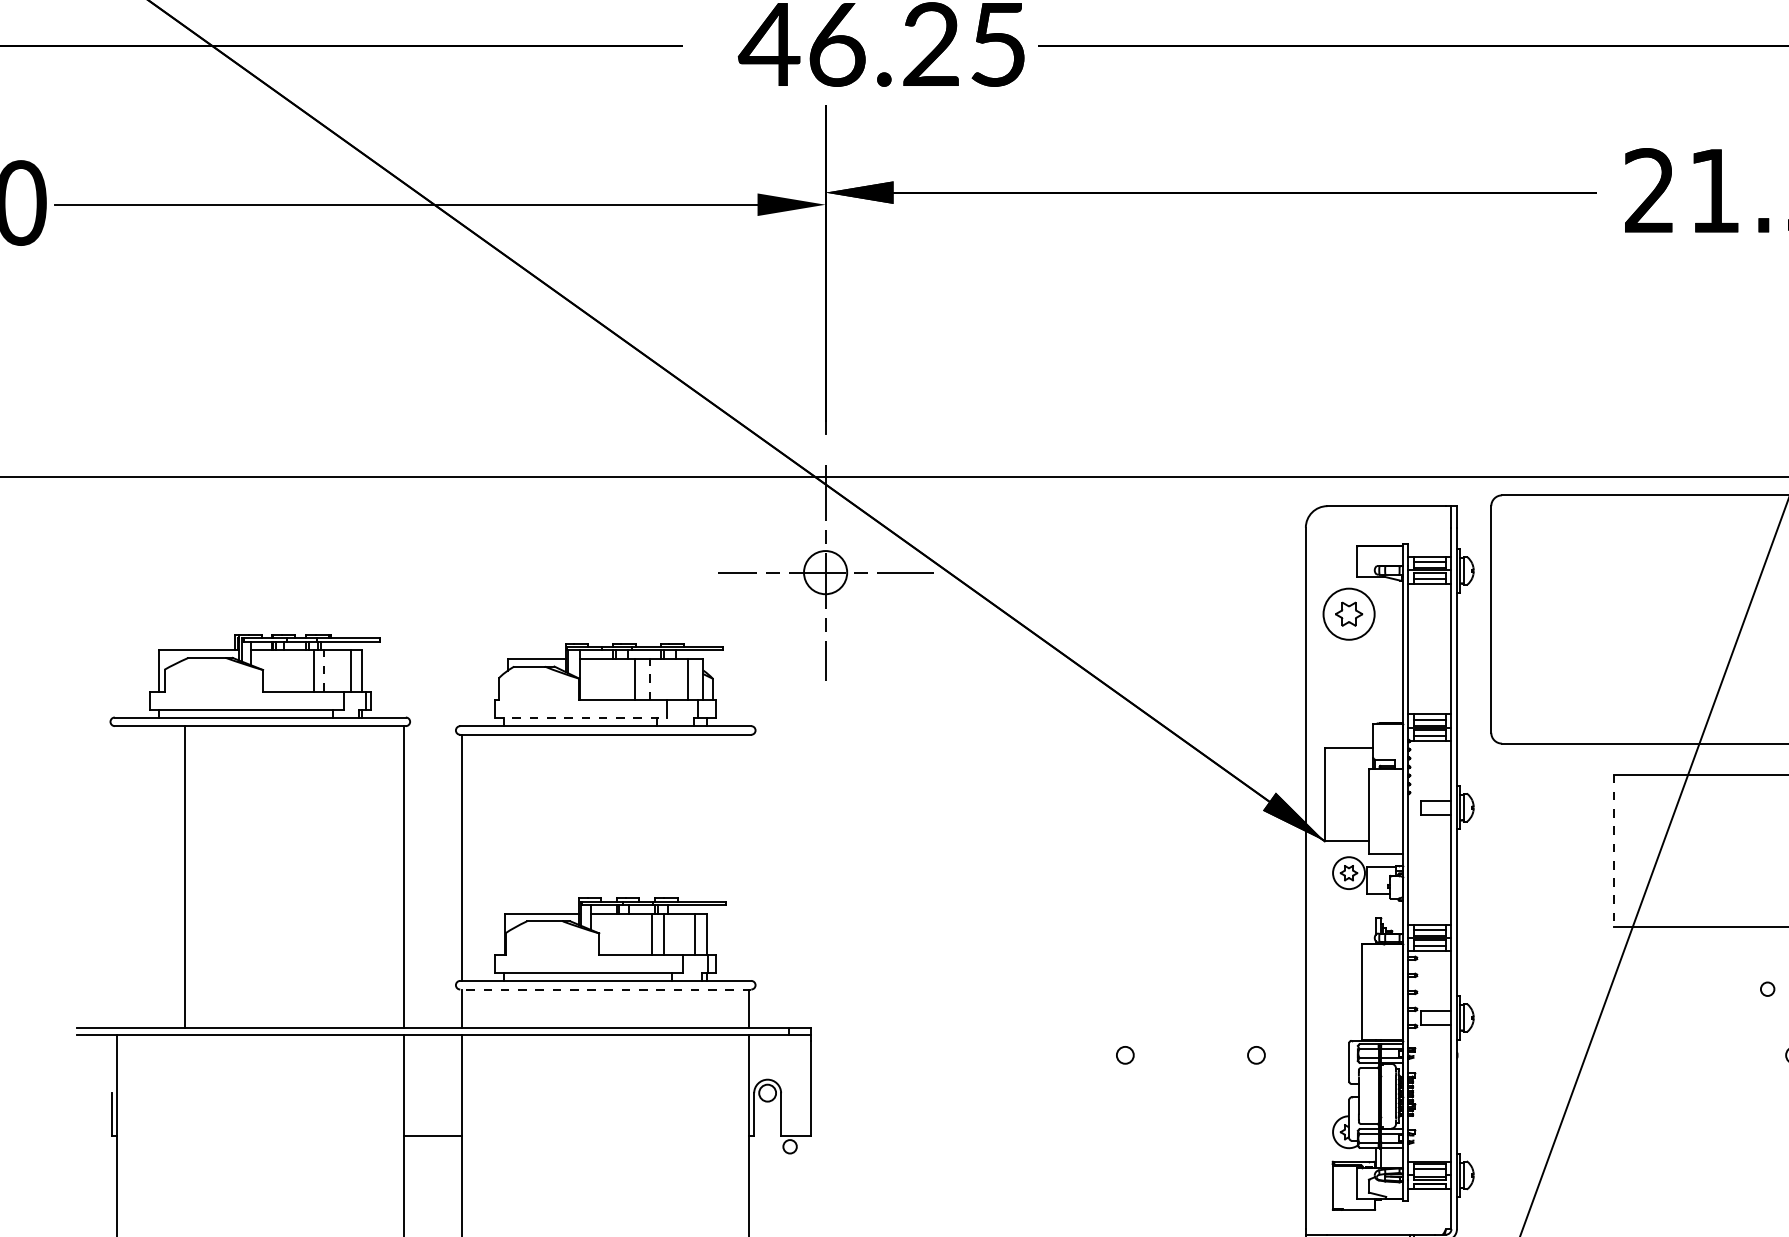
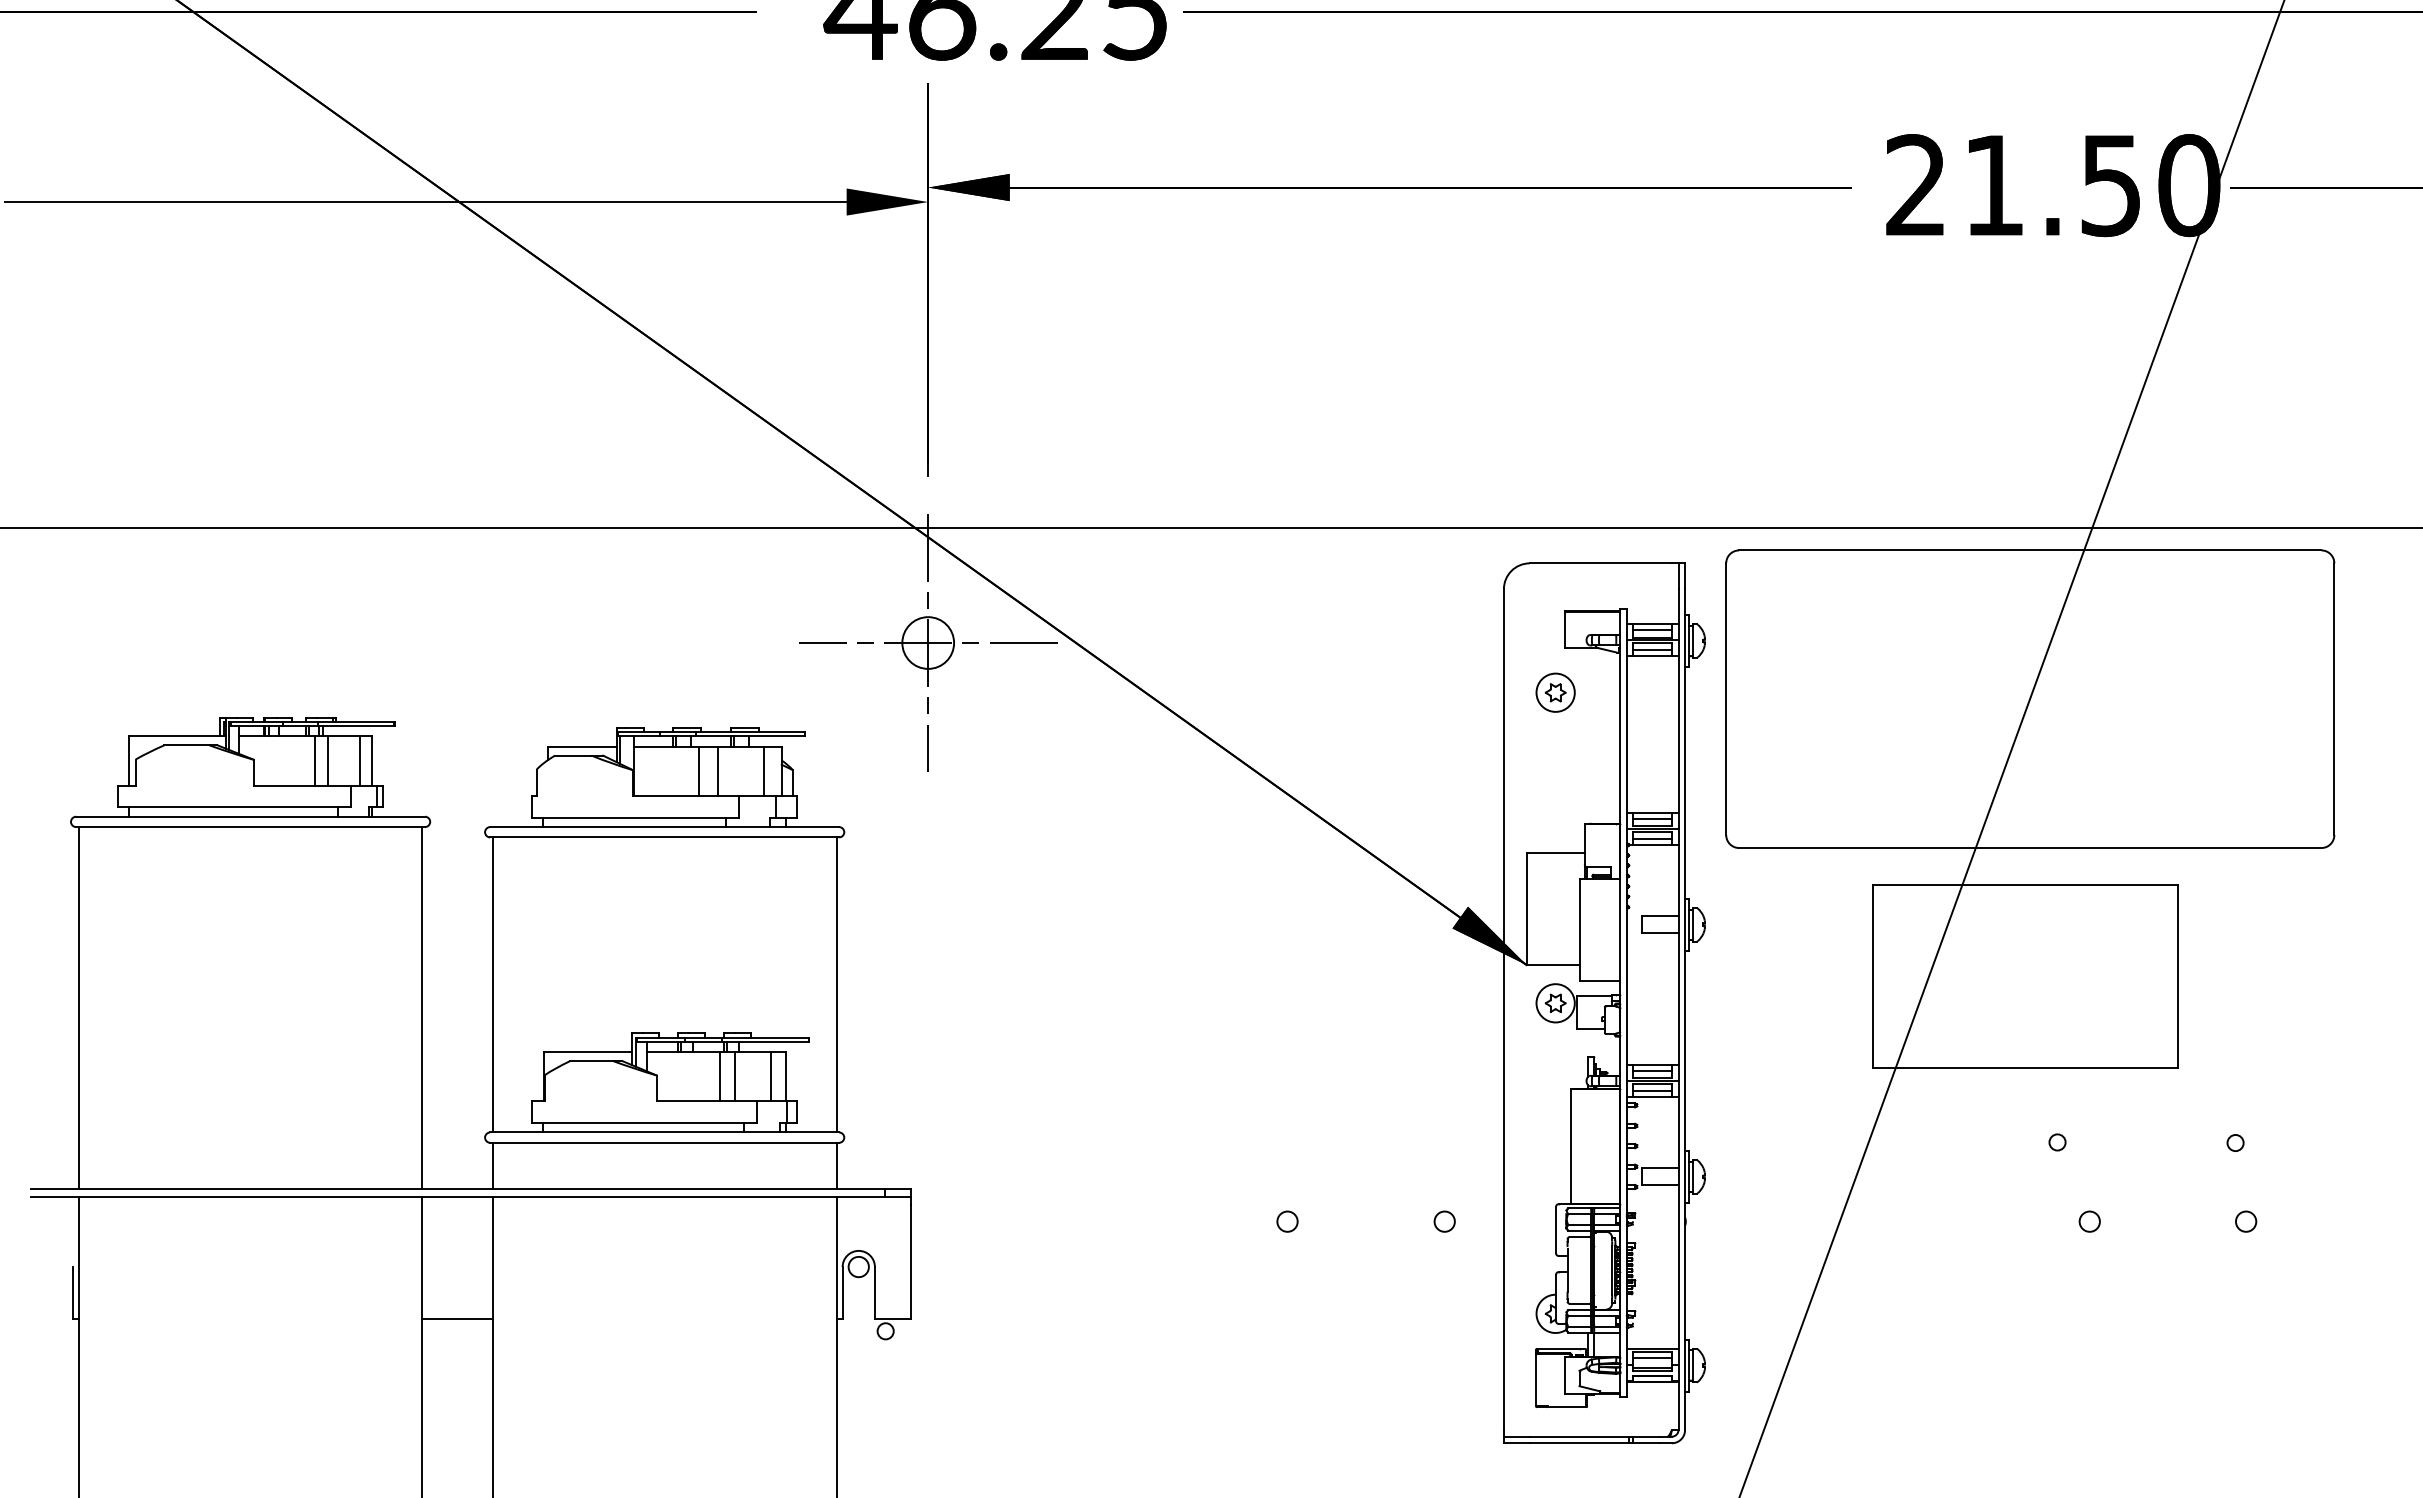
part: (1348, 613) -> (1555, 692), size x0.62
line: (324, 670) -> (327, 760), dashed -> solid
line: (649, 679) -> (717, 771), dashed -> solid
line: (581, 718) -> (635, 817), dashed -> solid
line: (1613, 850) -> (1872, 976), dashed -> solid
line: (749, 857) -> (836, 984), added
line: (184, 877) -> (78, 1008), moved
line: (605, 989) -> (664, 1142), dashed -> solid

